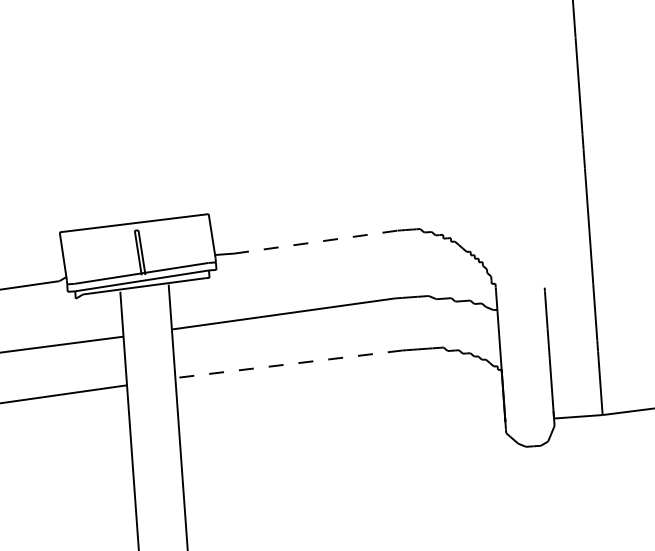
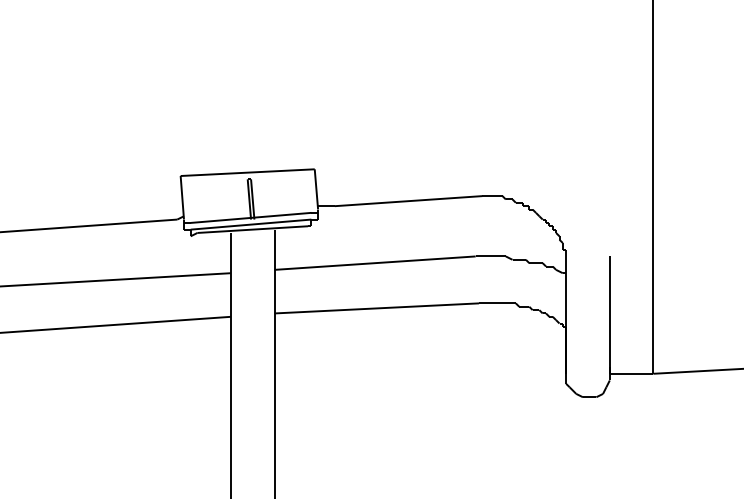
line: (315, 242) -> (408, 201), dashed -> solid
line: (288, 364) -> (376, 308), dashed -> solid

